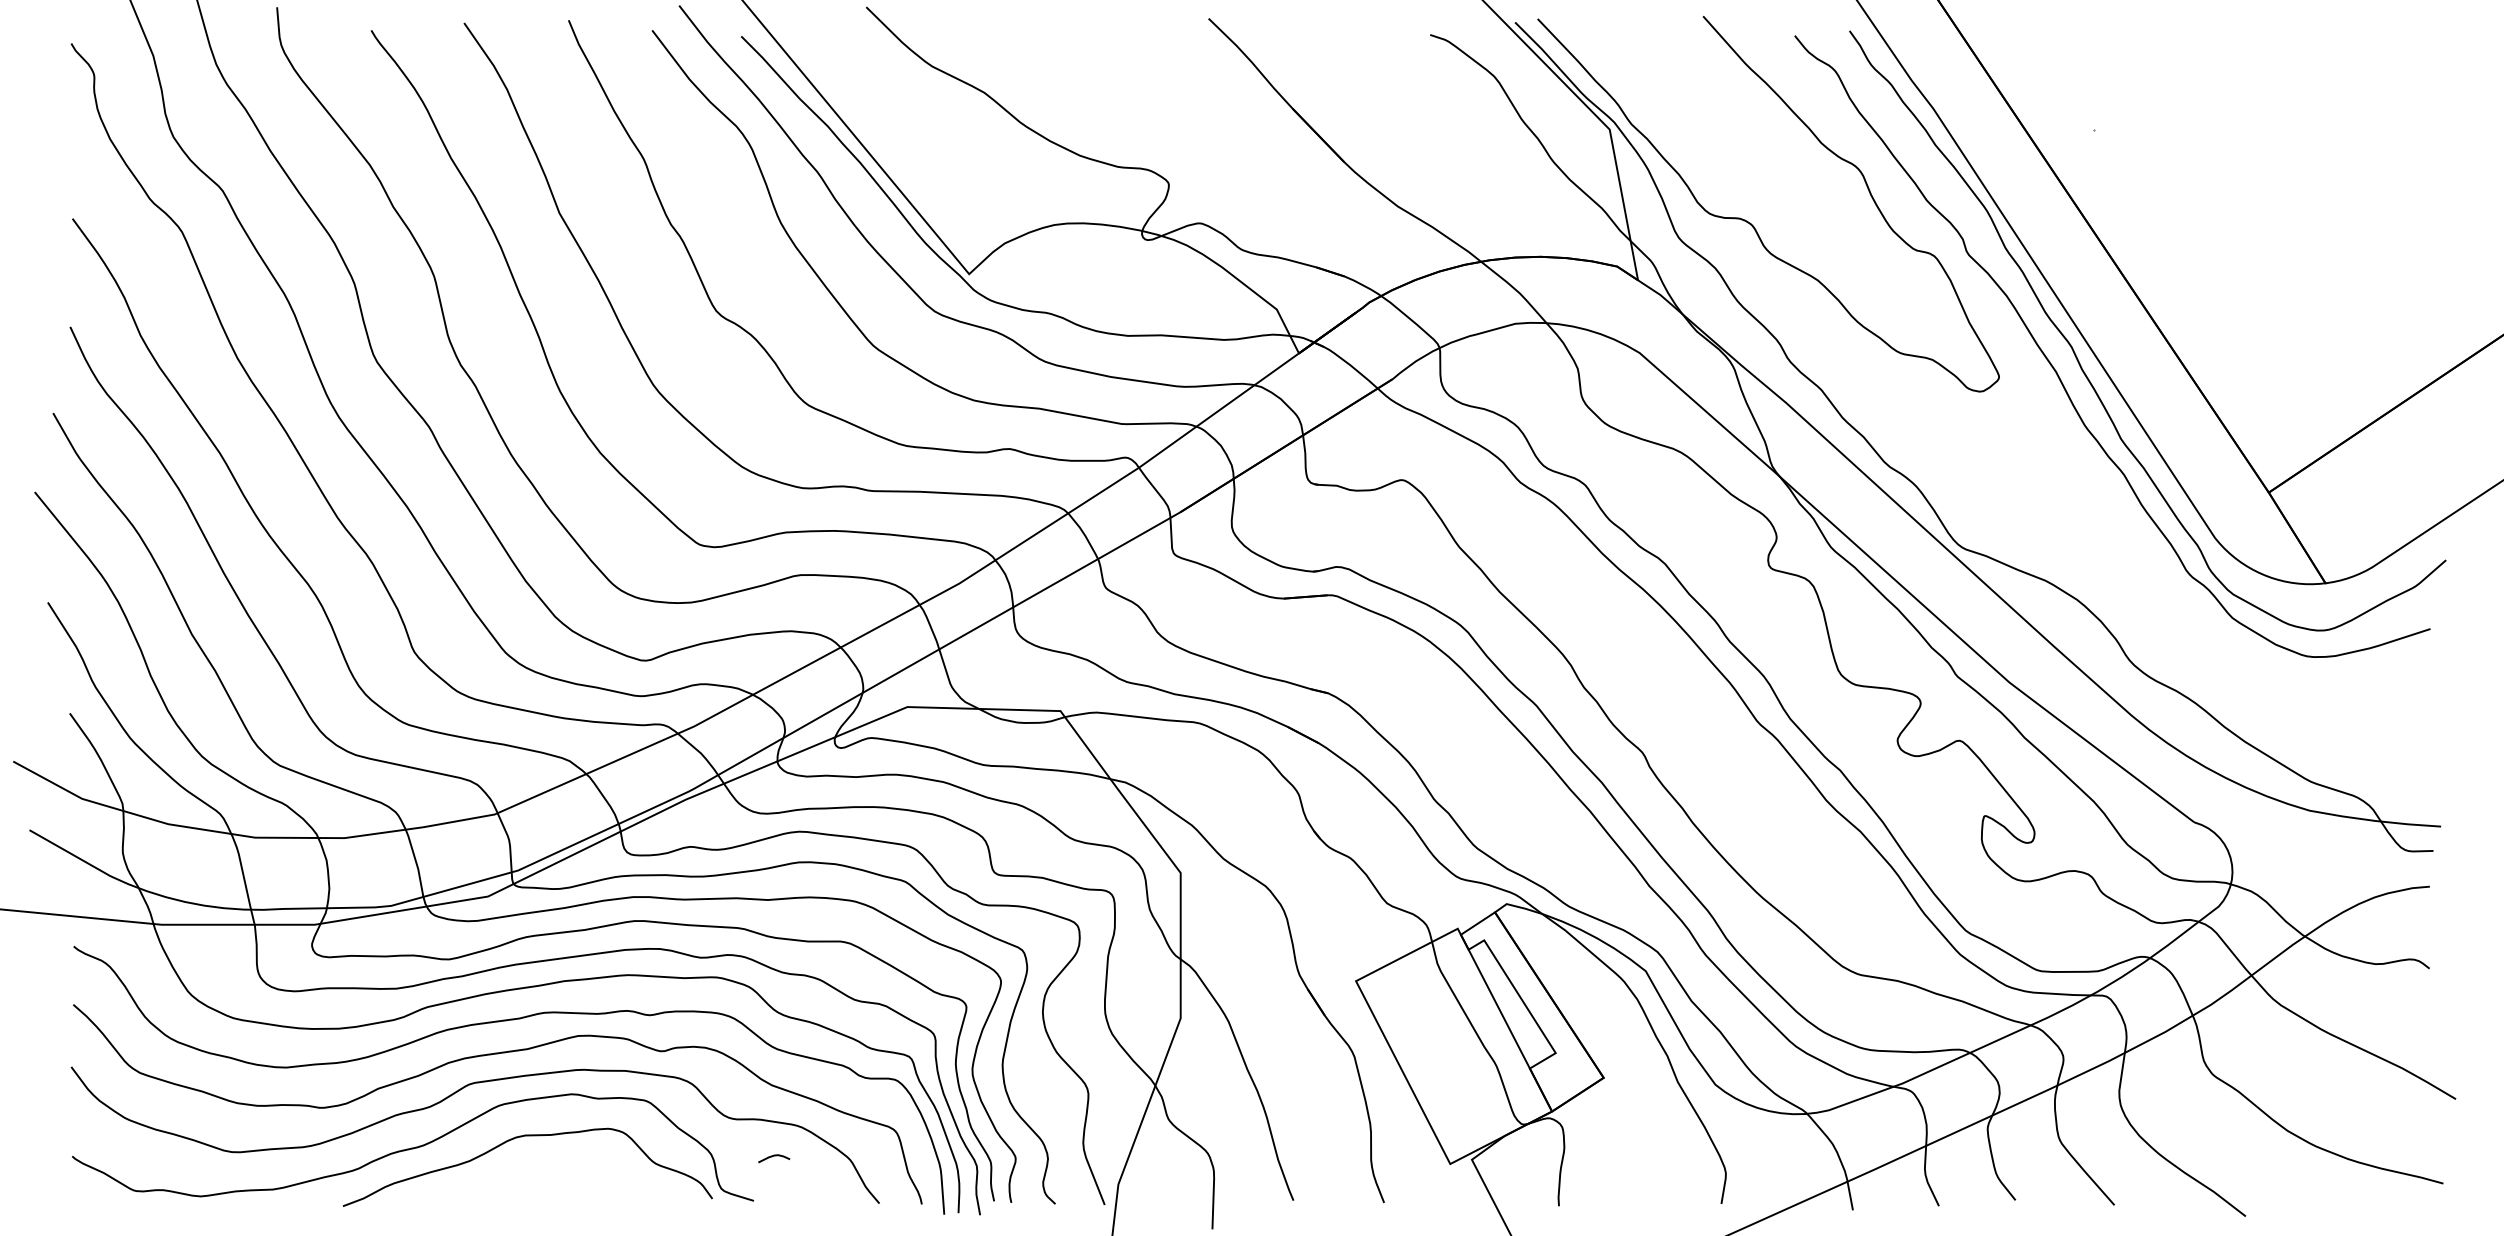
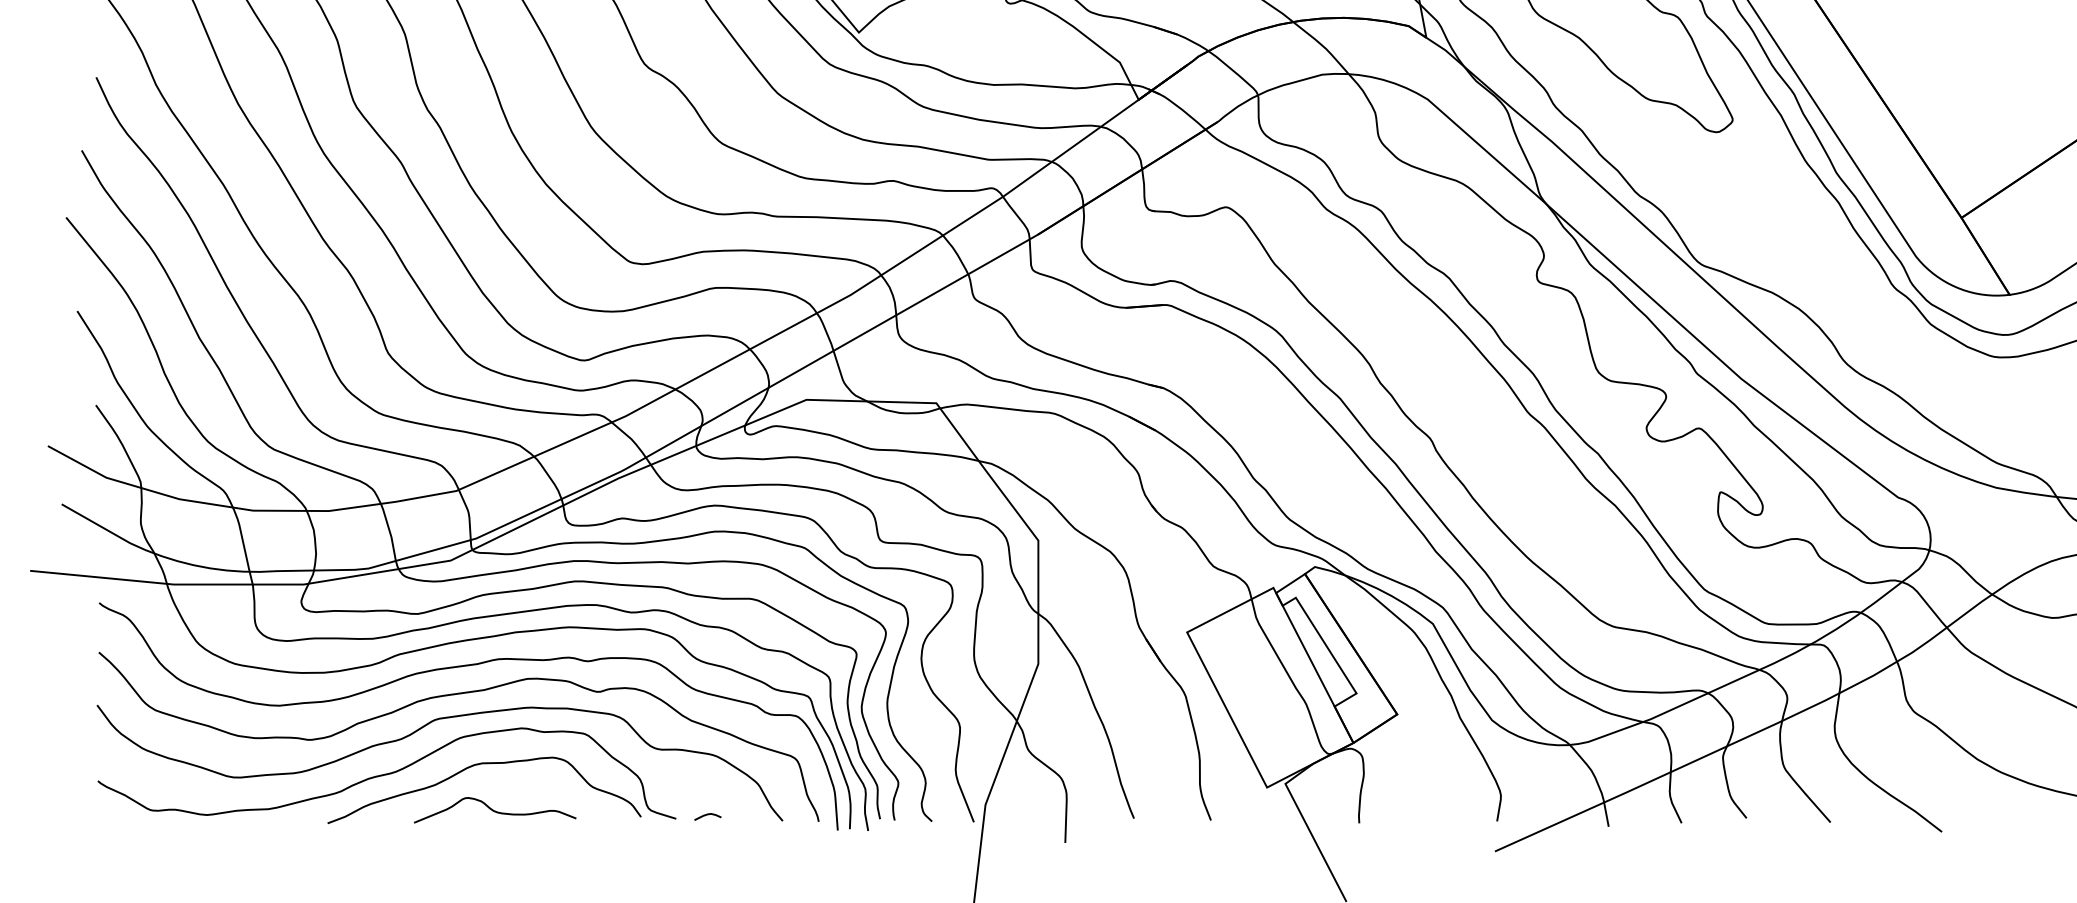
curve: (774, 1156) -> (708, 815), moved
curve: (540, 1191) -> (495, 810), added

